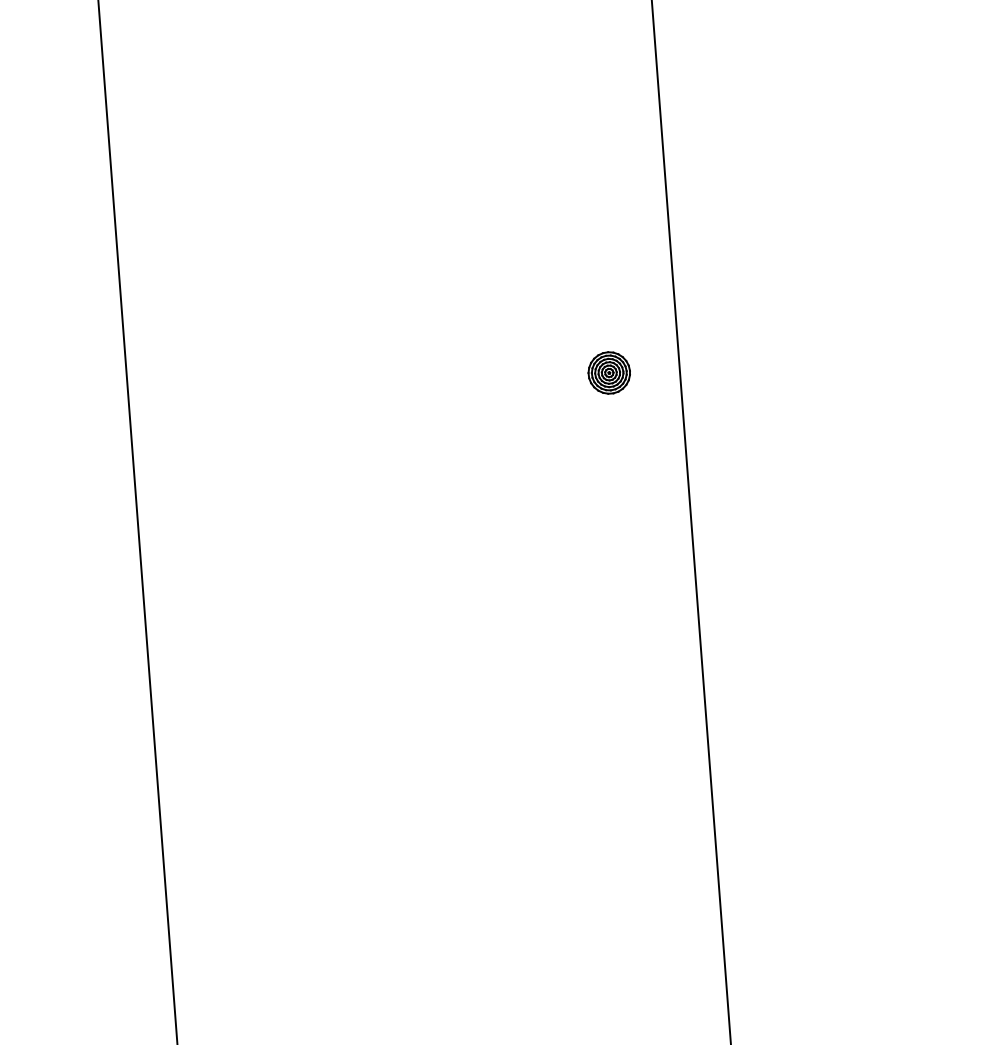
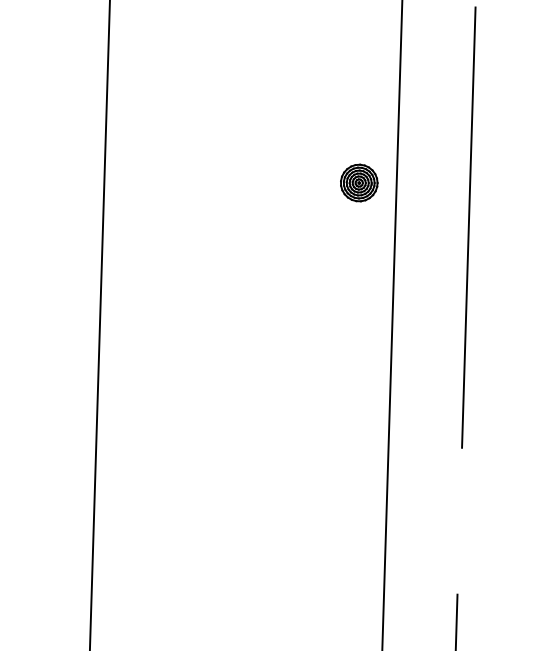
part: (609, 371) -> (359, 182), size x1.67
line: (823, 434) -> (468, 227), added

